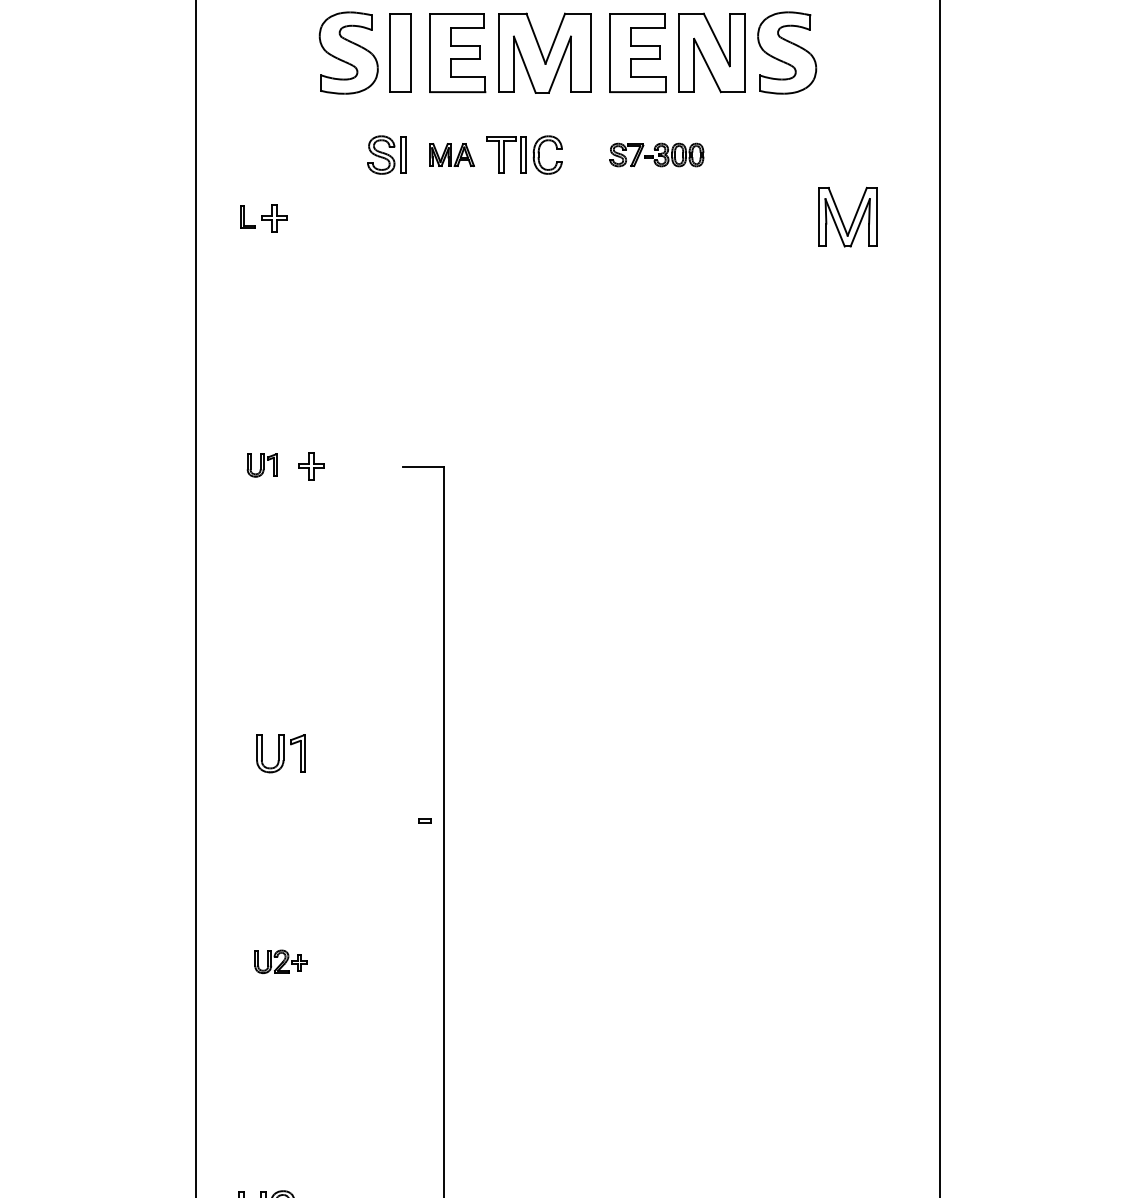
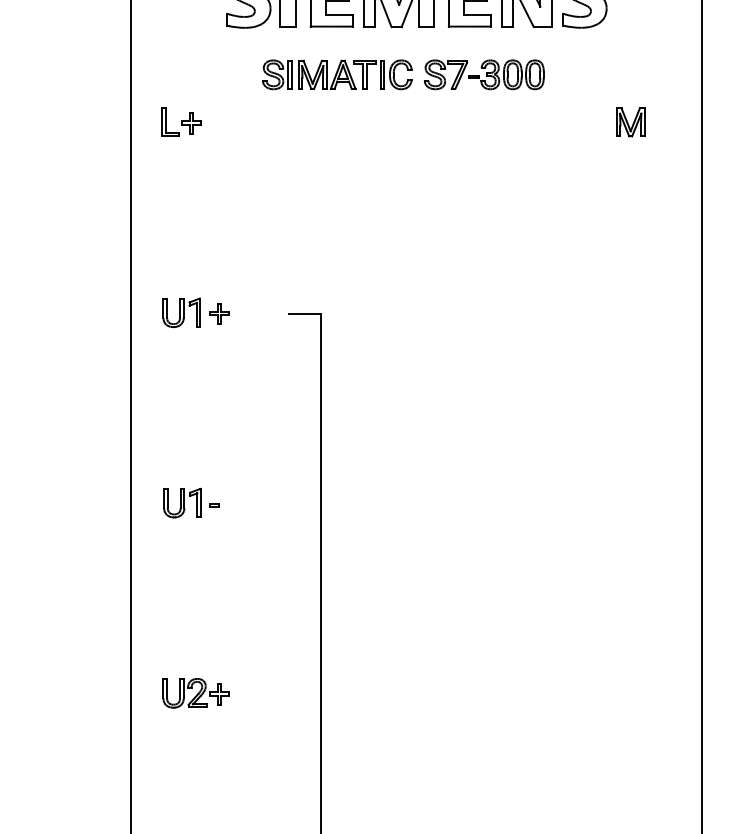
part: (451, 154) -> (327, 74), size x1.67
part: (656, 154) -> (484, 74), size x1.67
part: (247, 216) -> (170, 121), size x1.67
part: (847, 216) -> (630, 121), size x0.62
part: (261, 465) -> (181, 312), size x1.67
part: (280, 753) -> (182, 502), moved
part: (424, 820) -> (214, 504), moved
part: (280, 961) -> (195, 693), size x1.67

